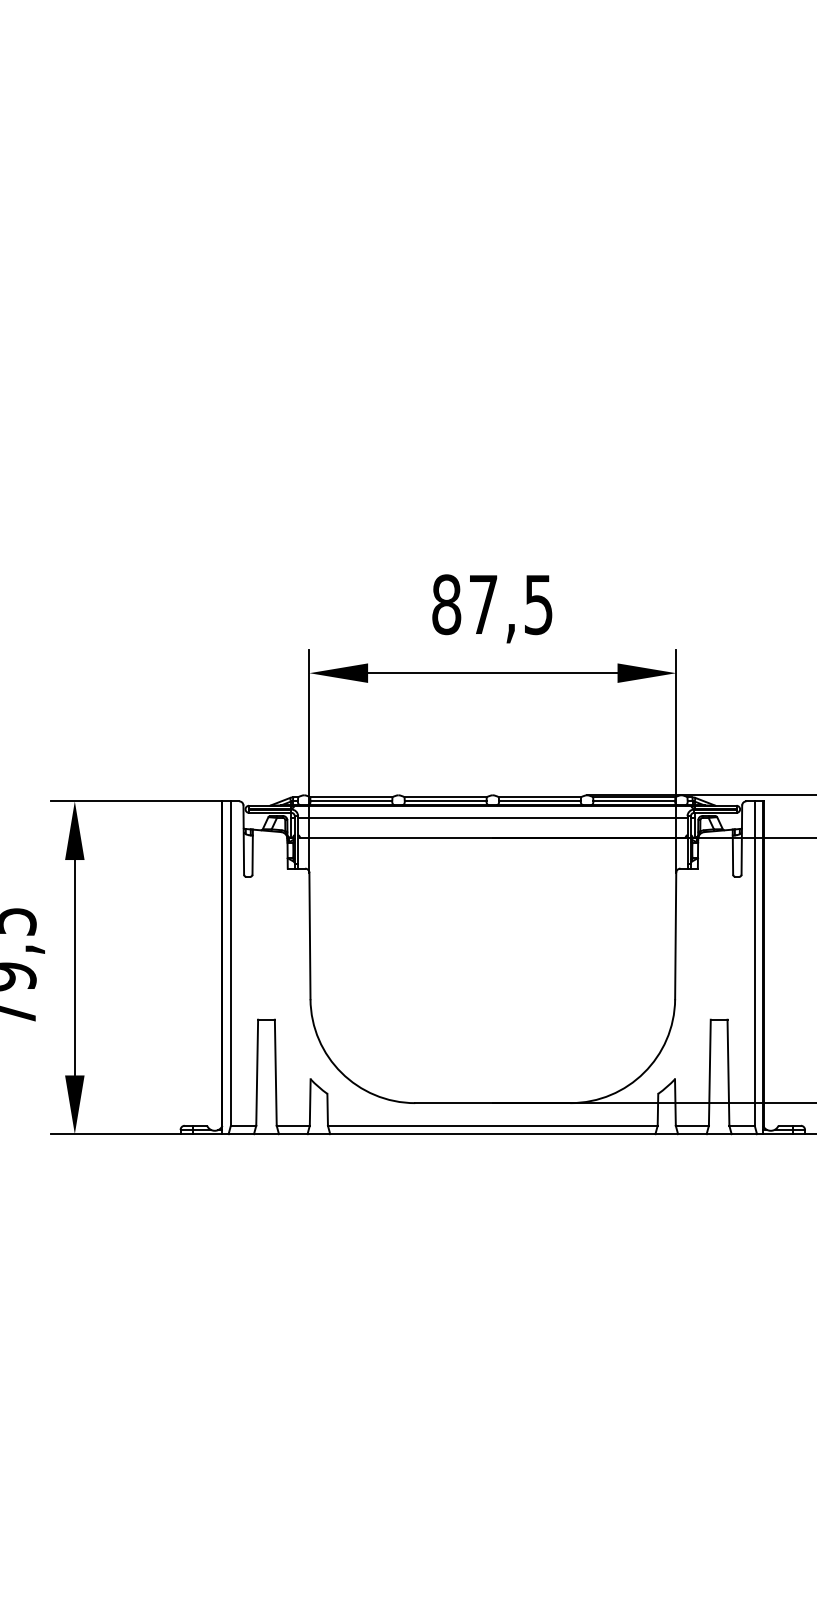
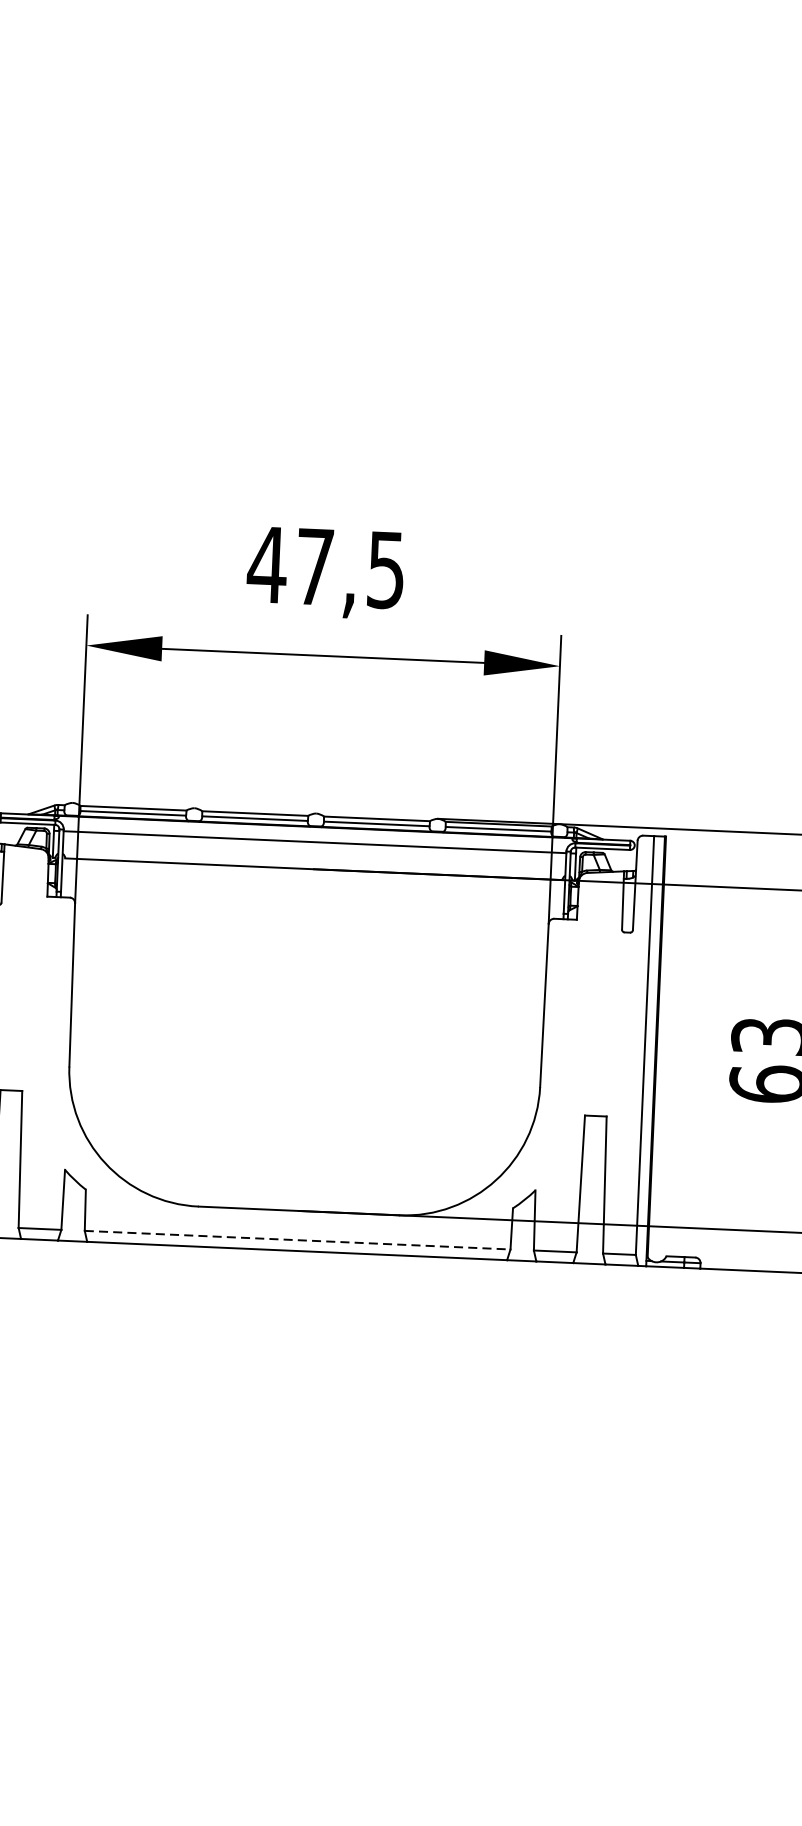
text: (446, 604) -> (267, 564), 87,5 -> 47,5
line: (492, 1125) -> (297, 1239), solid -> dashed

